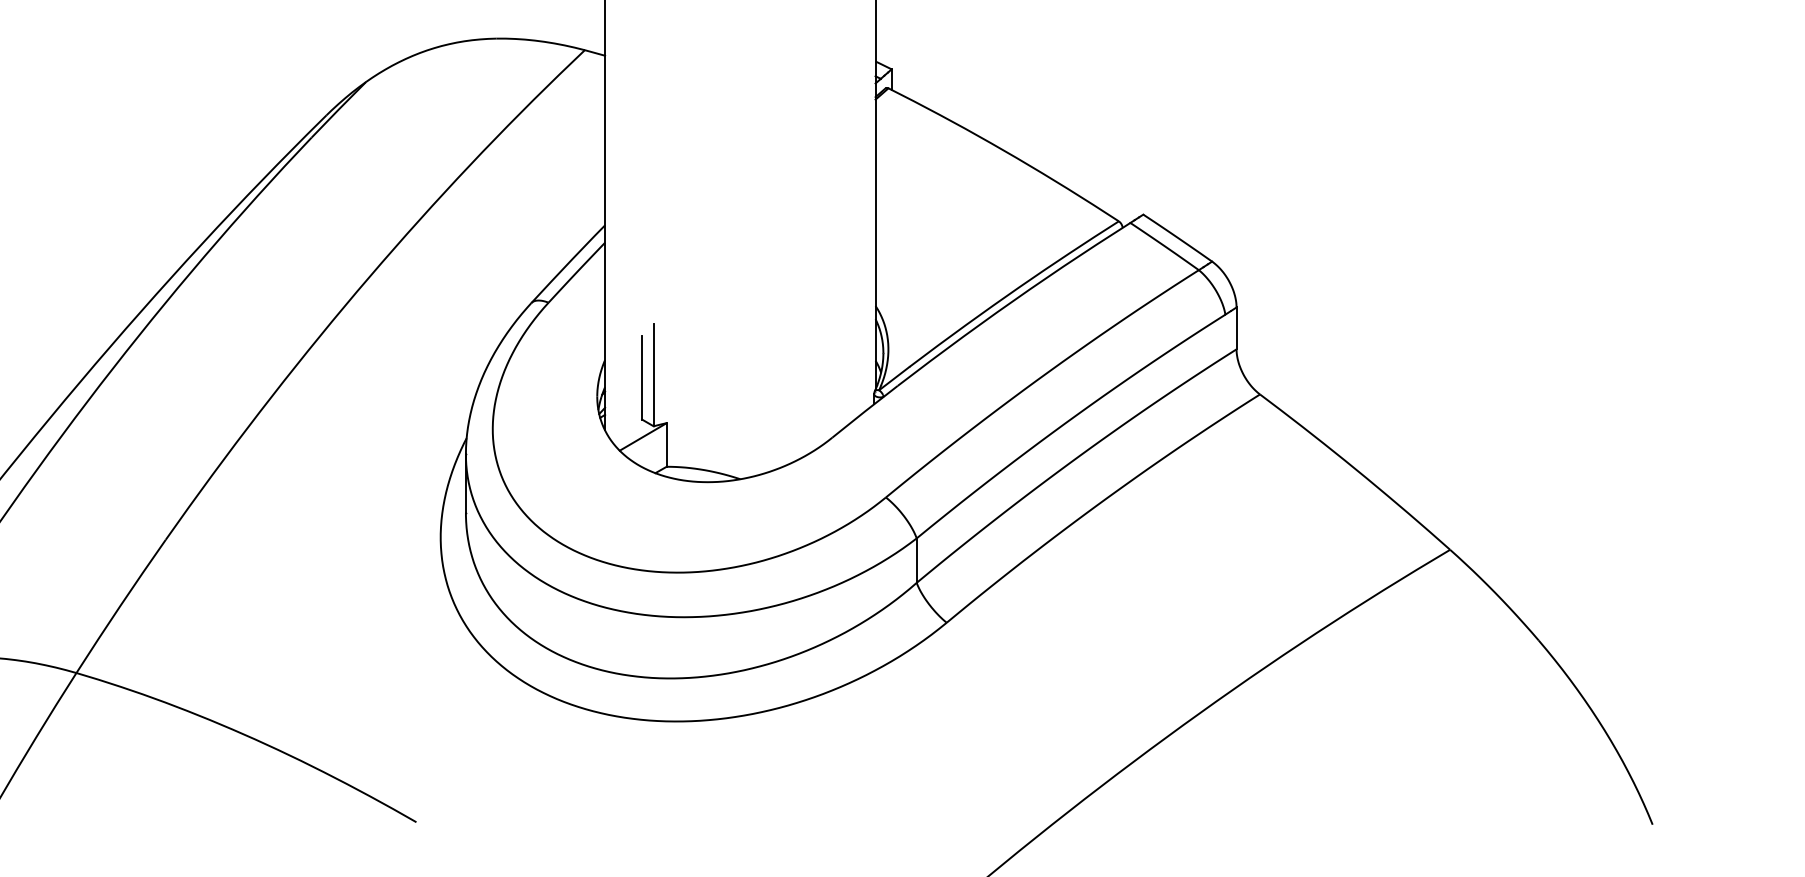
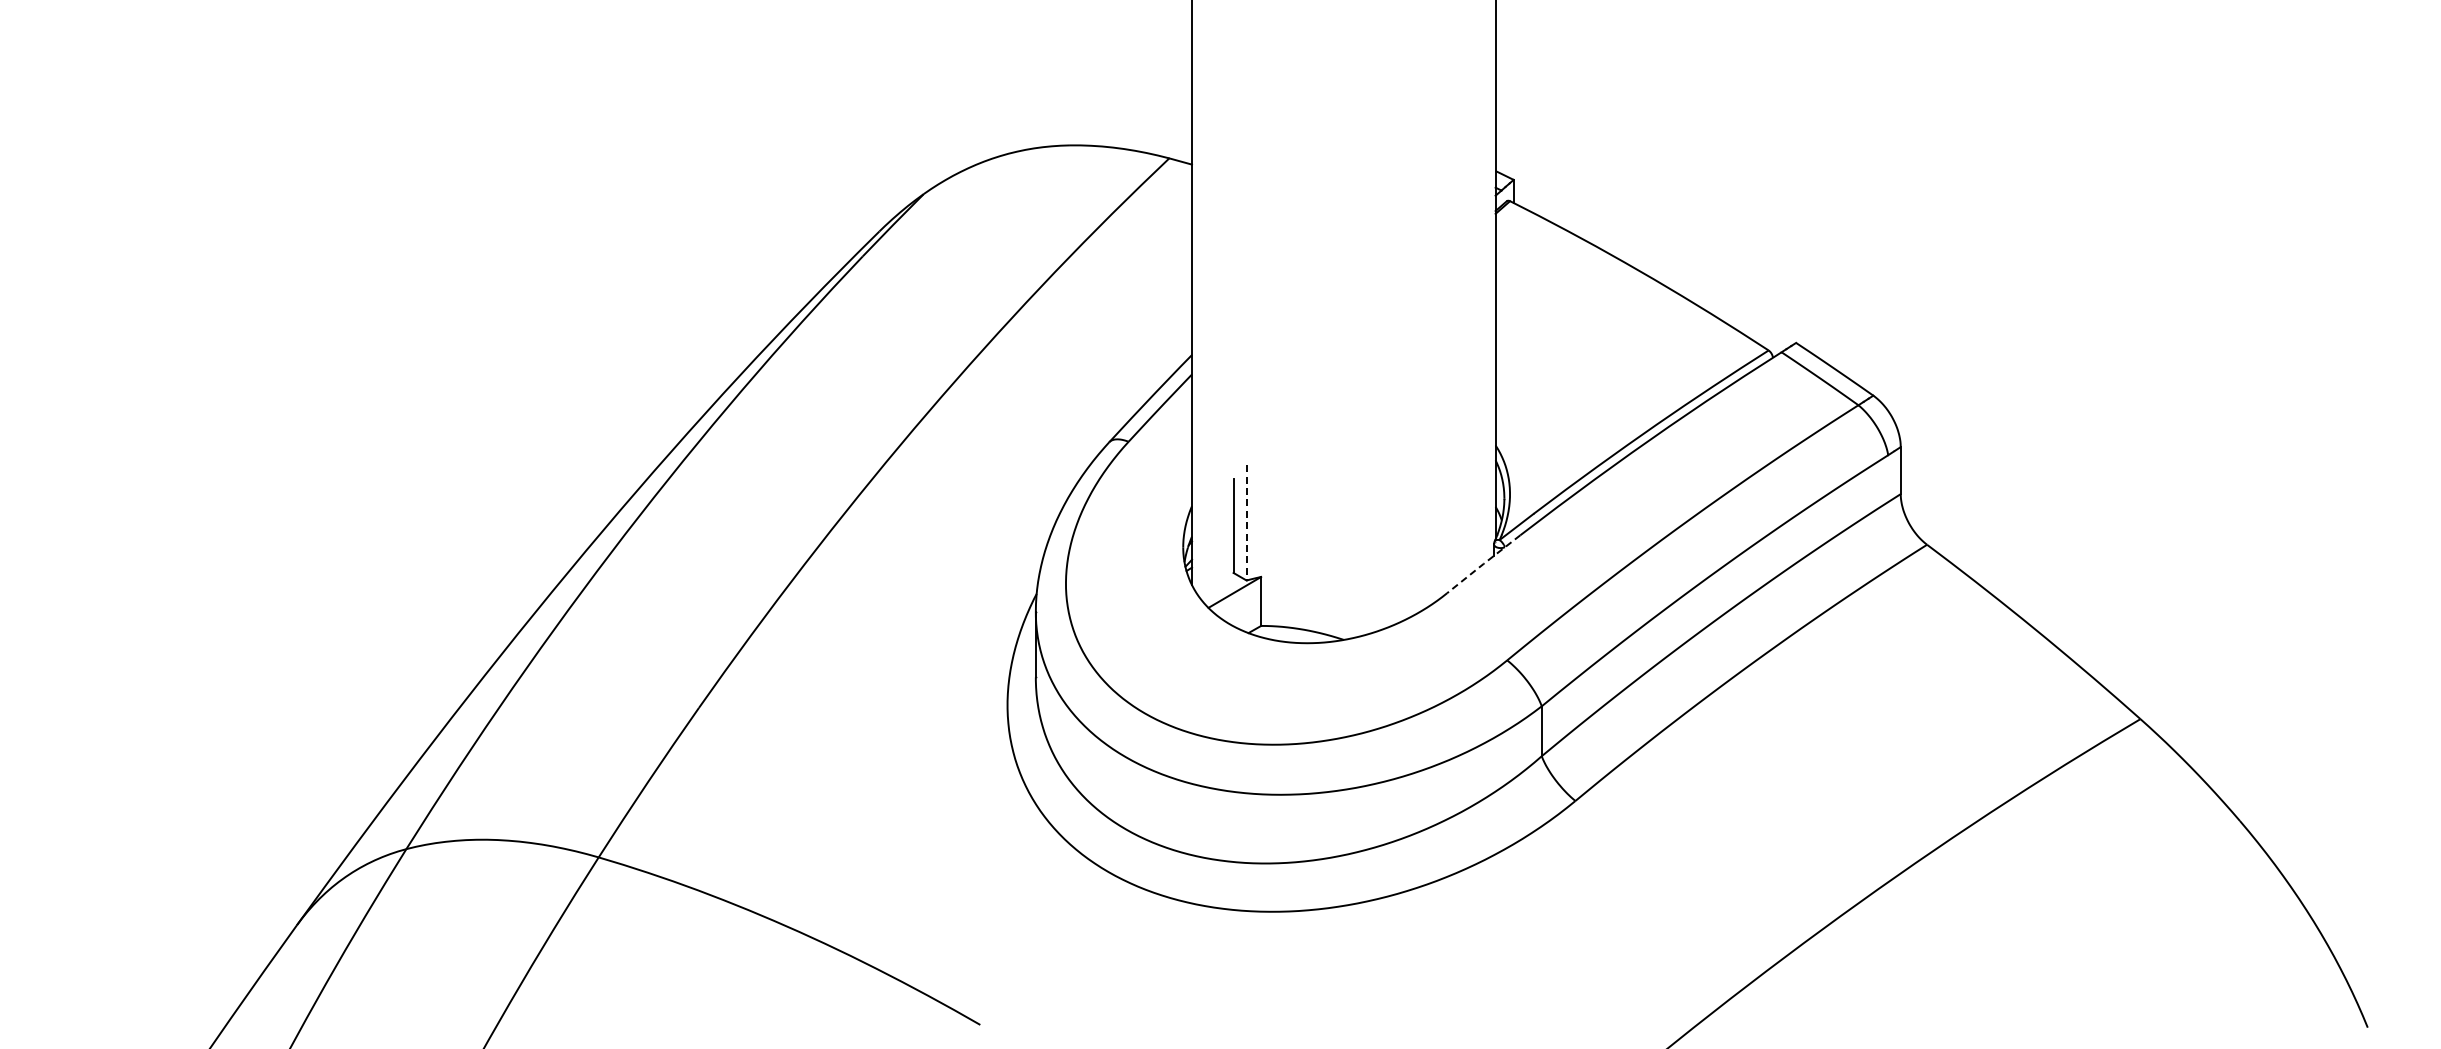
line: (653, 374) -> (1246, 522), solid -> dashed
line: (864, 411) -> (1483, 563), solid -> dashed

